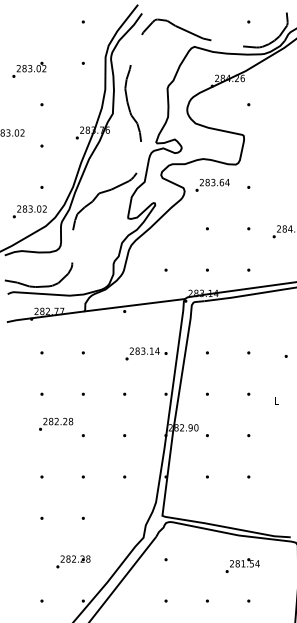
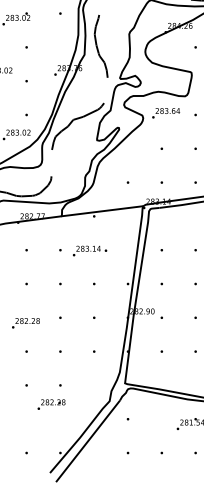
text: (146, 353) -> (89, 250), moved
text: (56, 423) -> (26, 322), moved
text: (73, 561) -> (51, 404), moved

